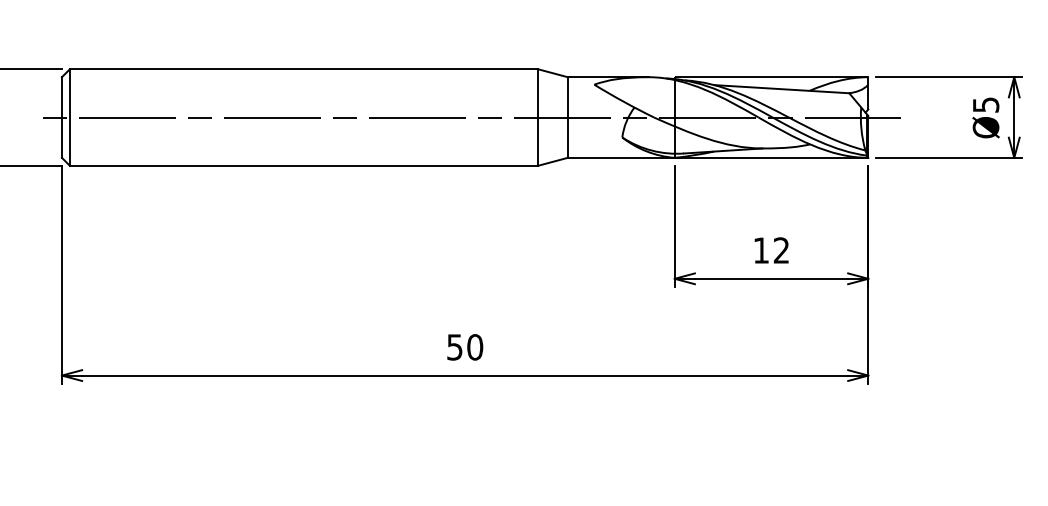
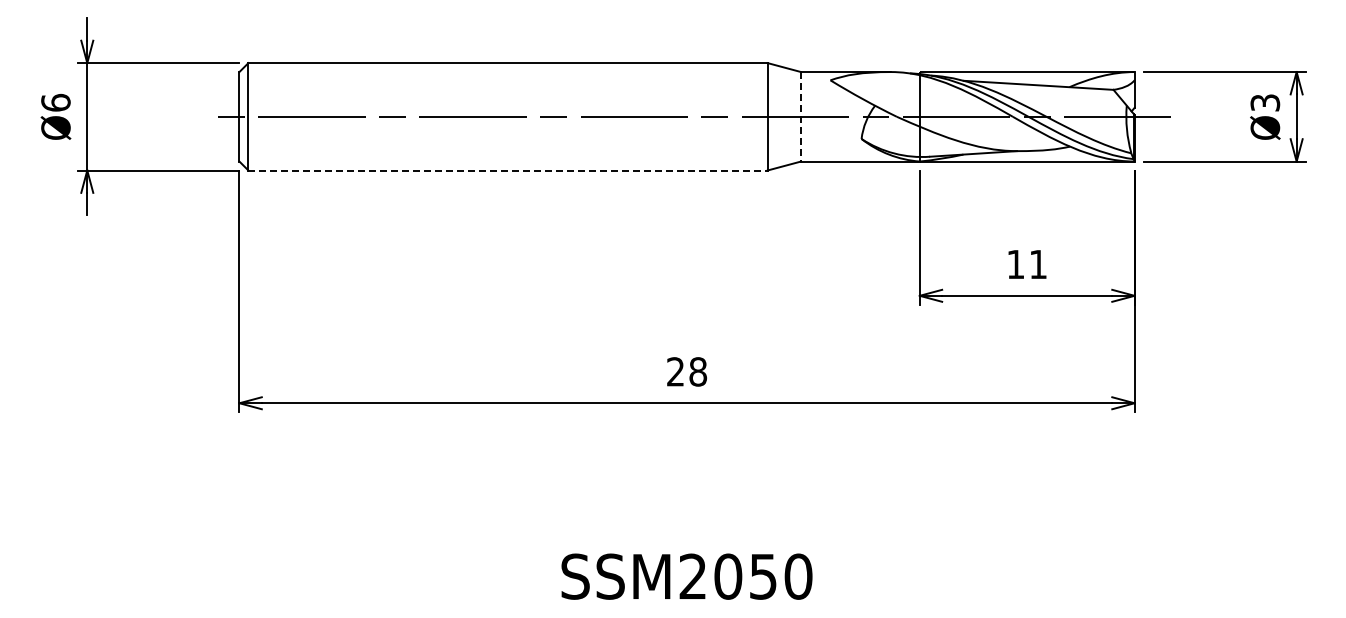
text: (985, 104) -> (1264, 102), Ø5 -> Ø3
line: (568, 117) -> (801, 116), solid -> dashed
line: (304, 165) -> (508, 170), solid -> dashed
text: (780, 249) -> (1037, 263), 12 -> 11
text: (465, 346) -> (687, 371), 50 -> 28

